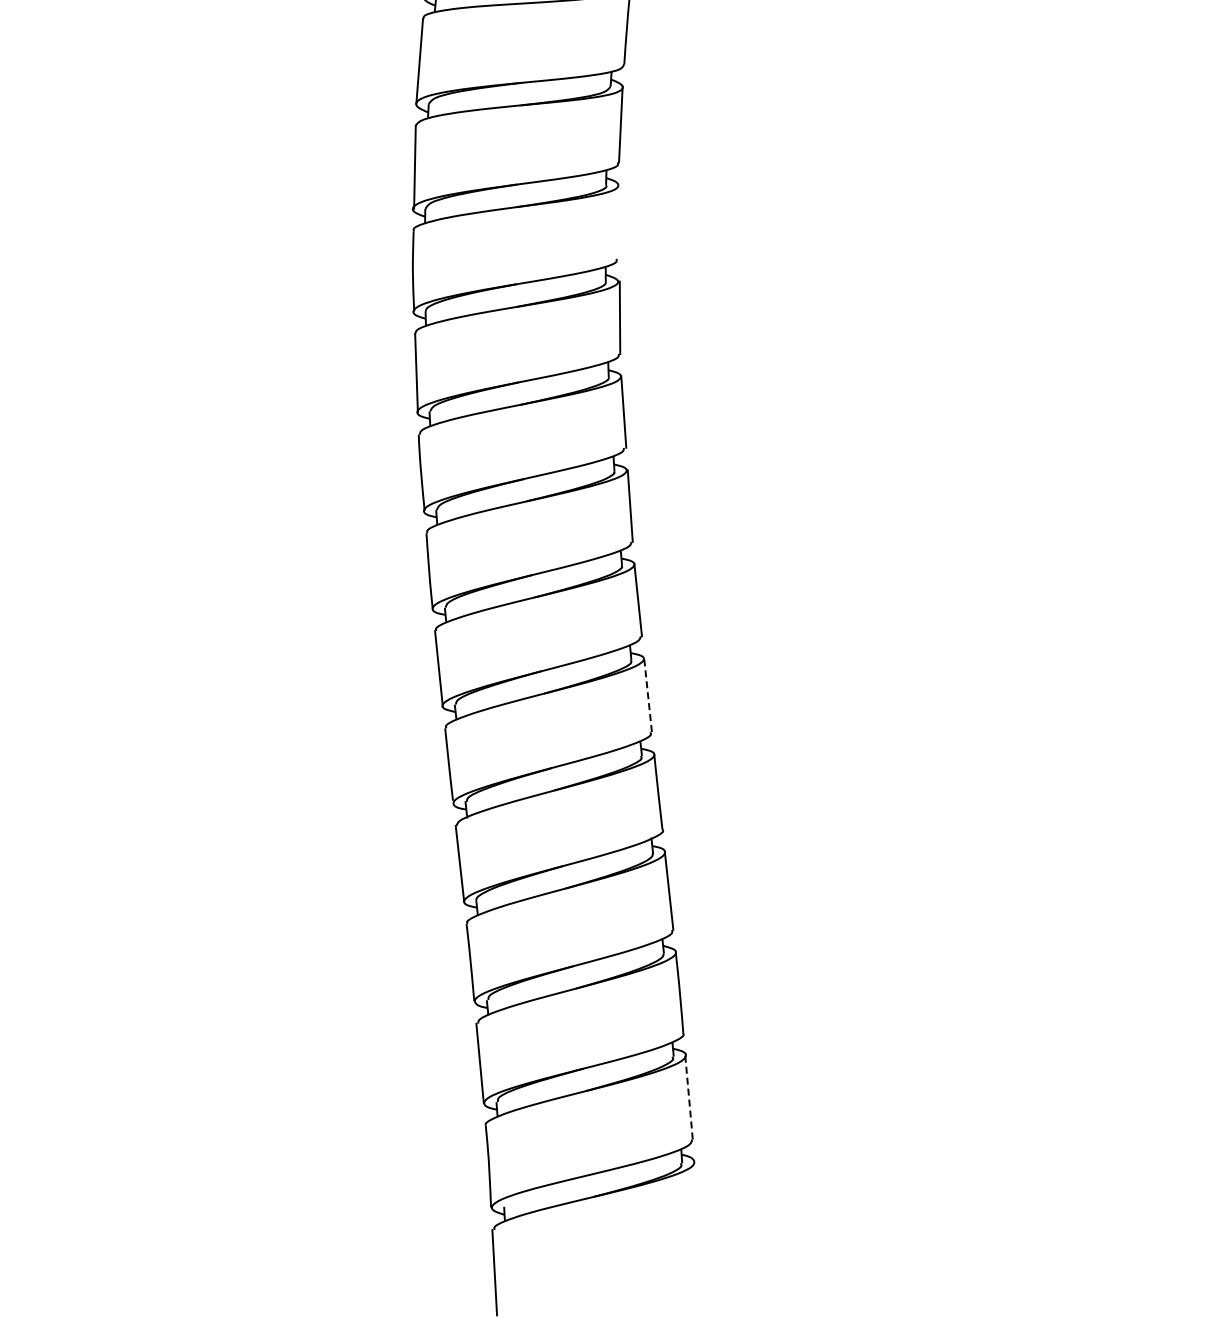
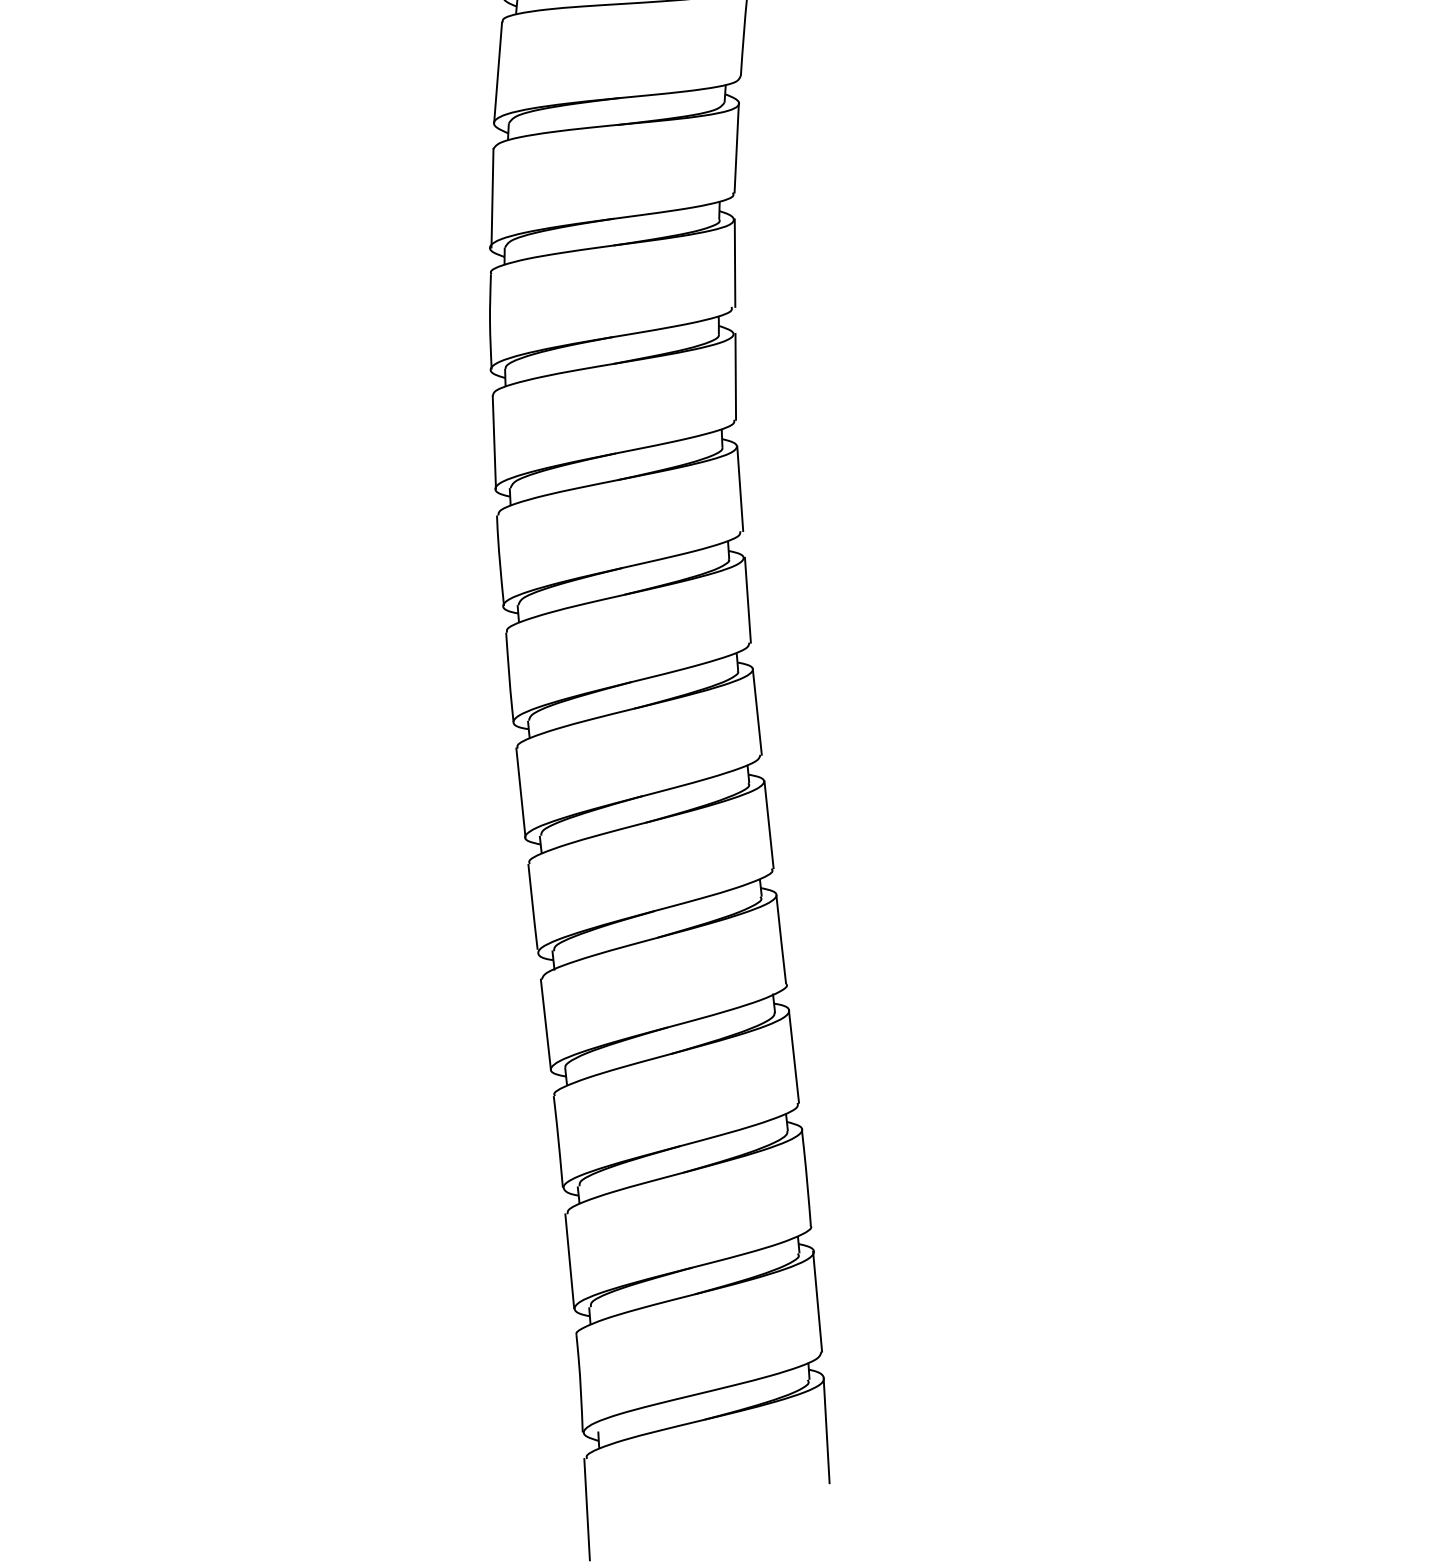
line: (619, 221) -> (735, 262), added
line: (648, 695) -> (769, 824), dashed -> solid
line: (688, 1096) -> (816, 1300), dashed -> solid
line: (696, 1206) -> (826, 1431), added

